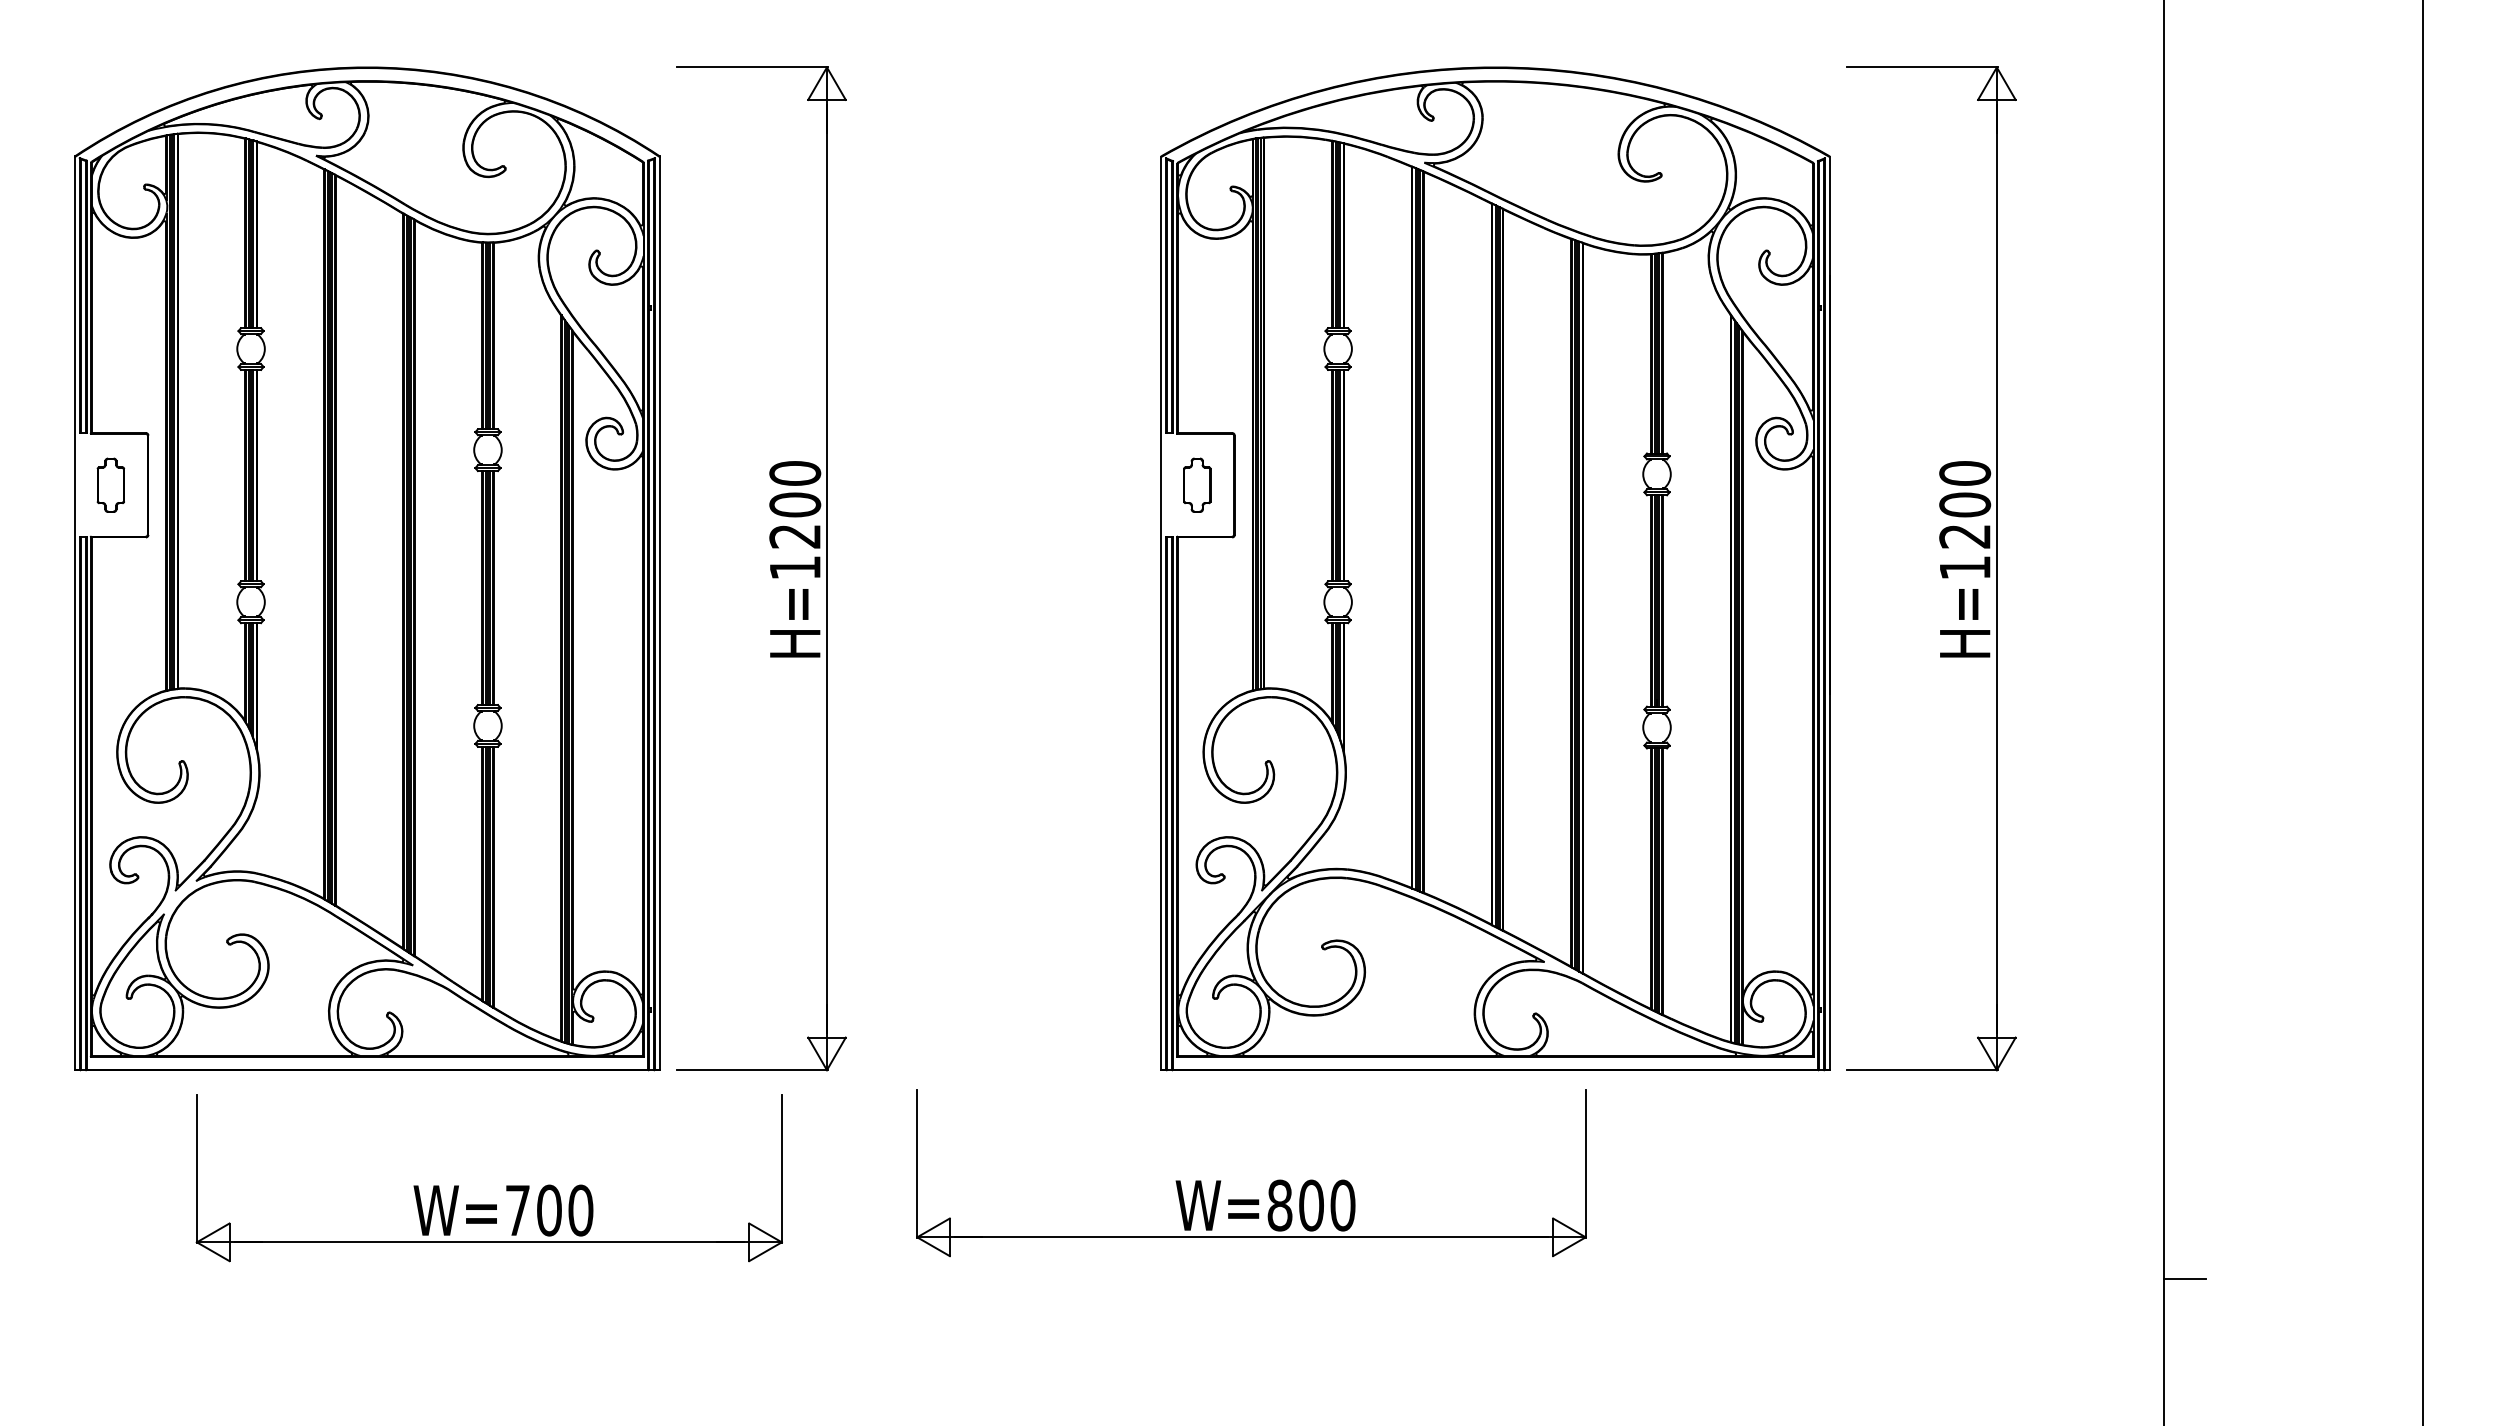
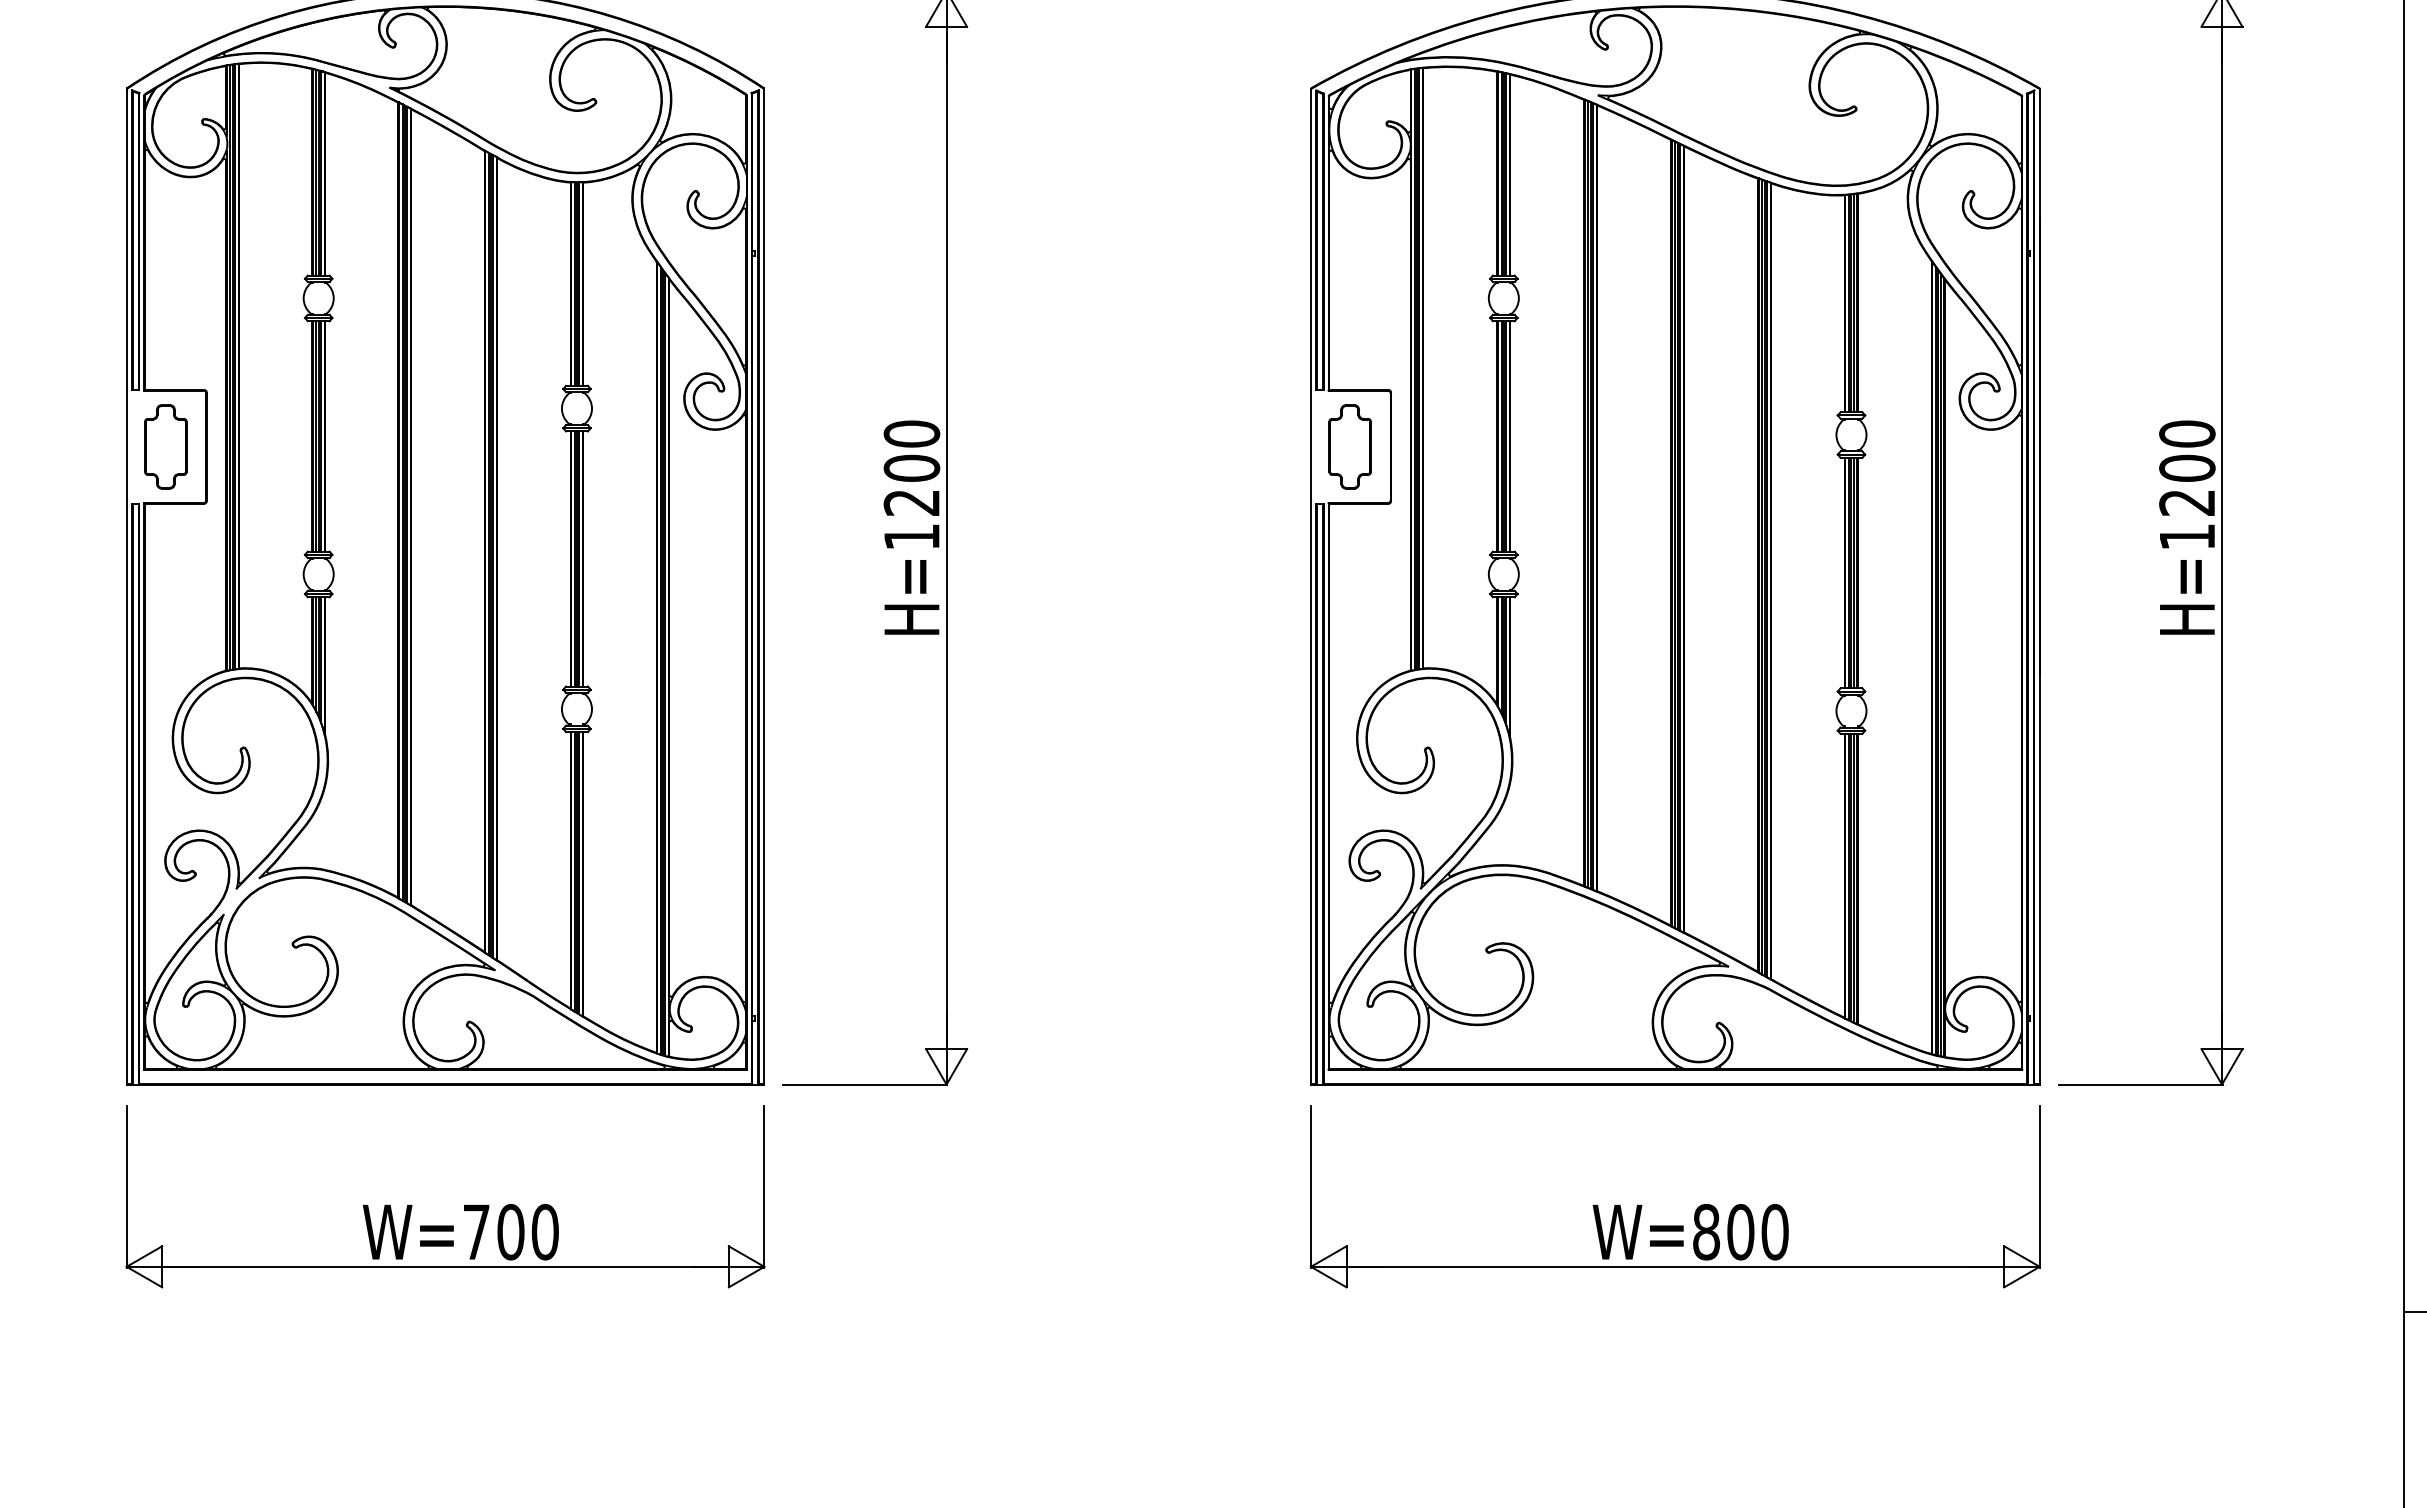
part: (110, 485) -> (165, 447), size x1.43
part: (1197, 485) -> (1350, 447), size x1.43
part: (1270, 1184) -> (1696, 1209), moved
part: (506, 1185) -> (464, 1204), moved

